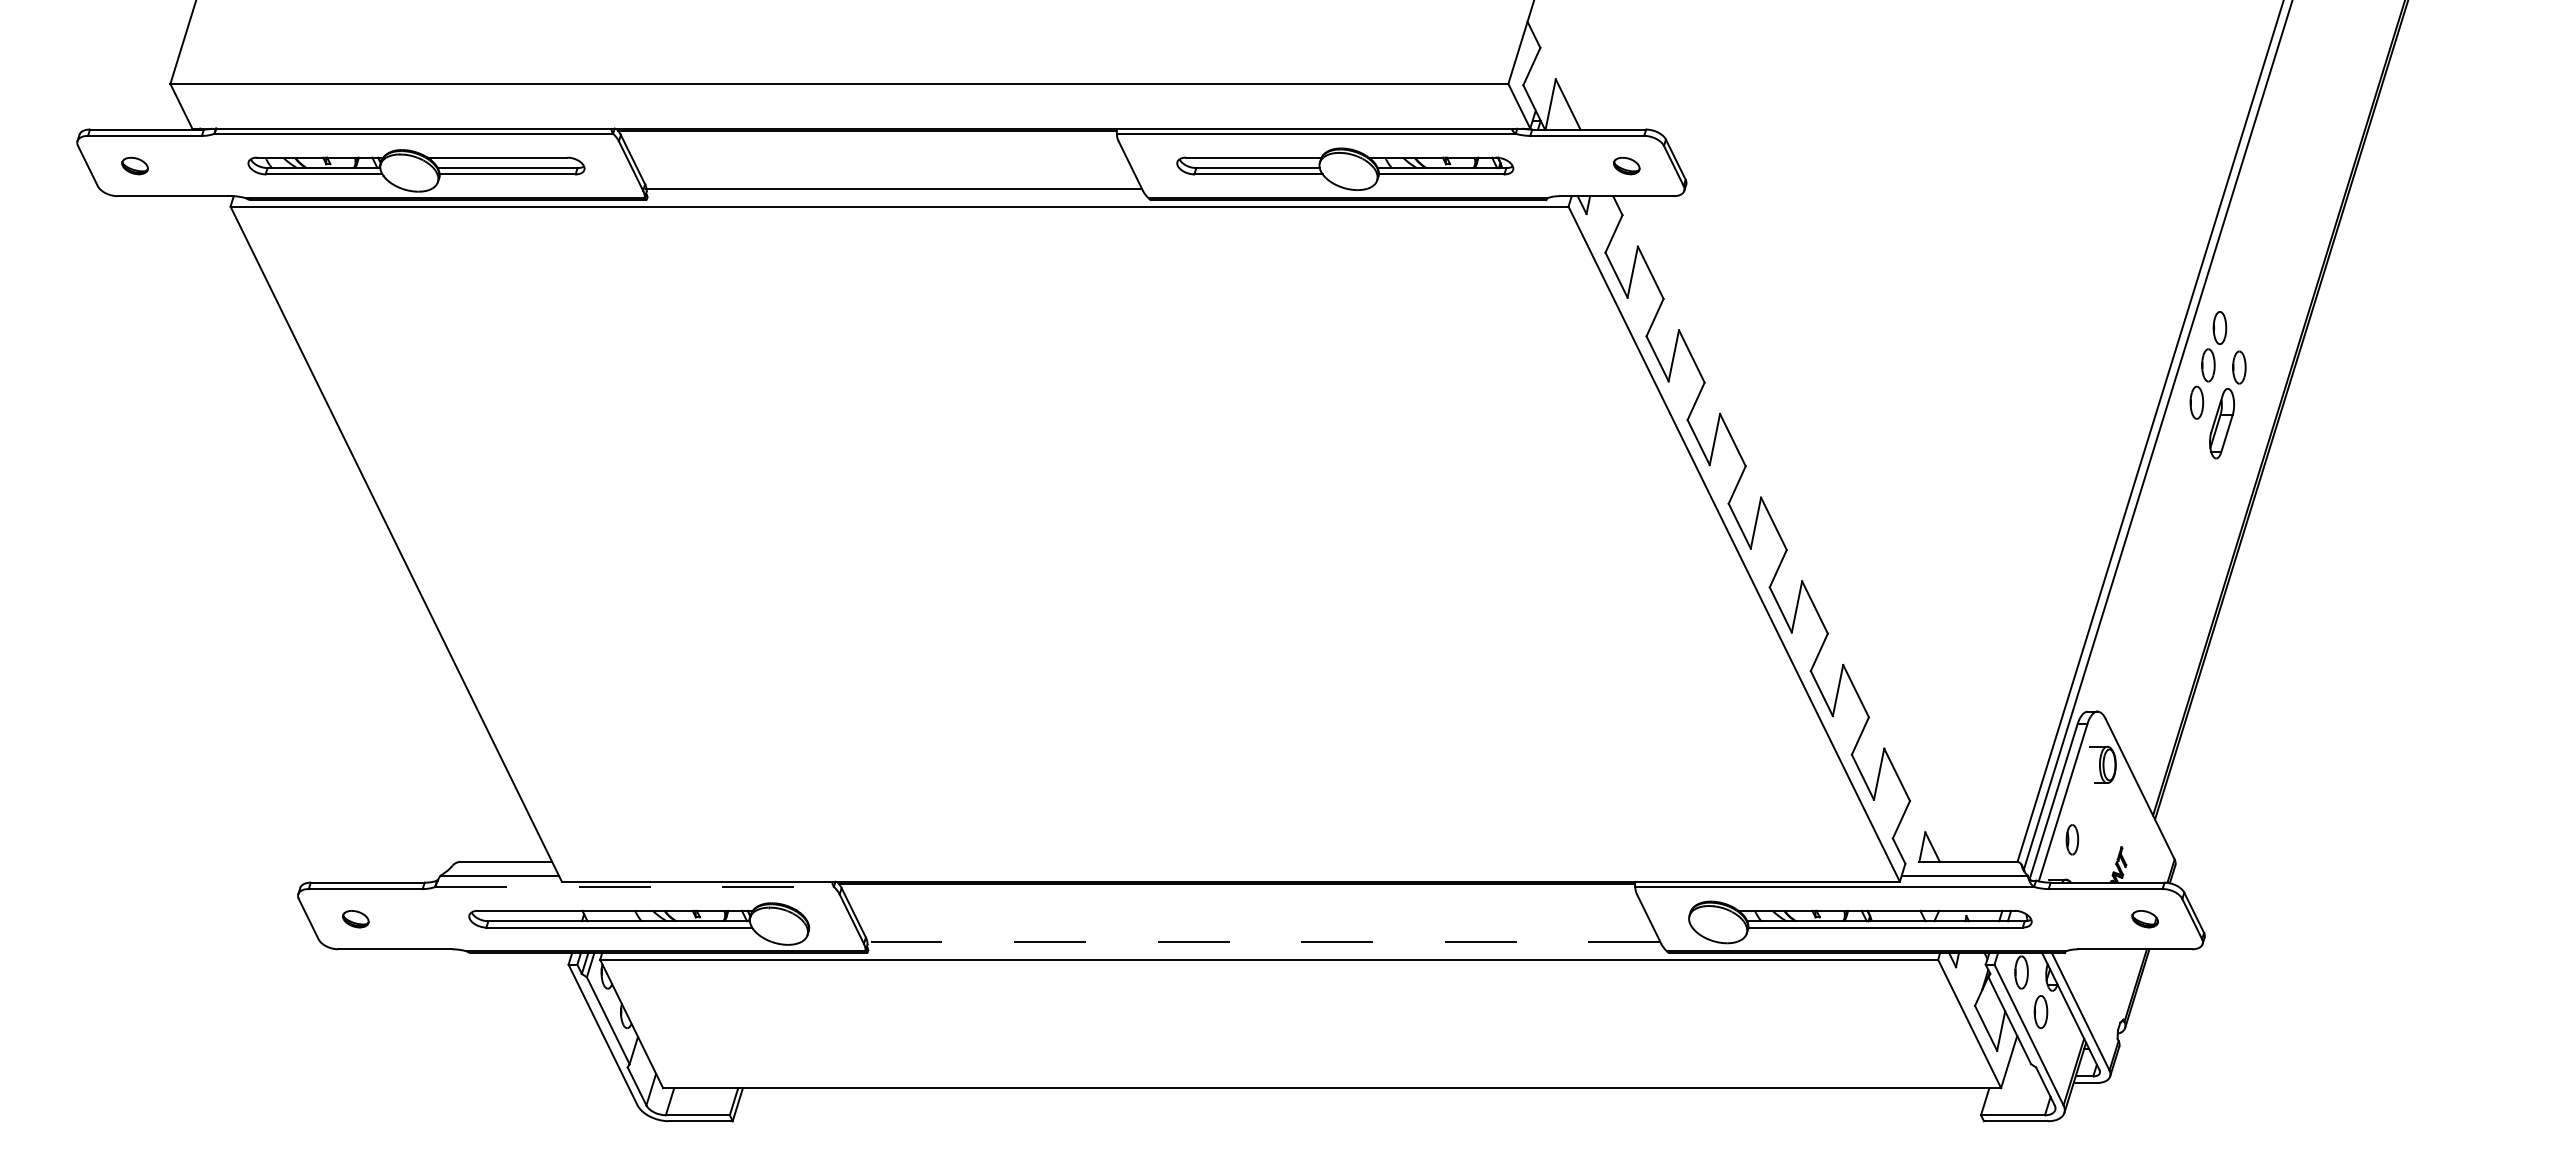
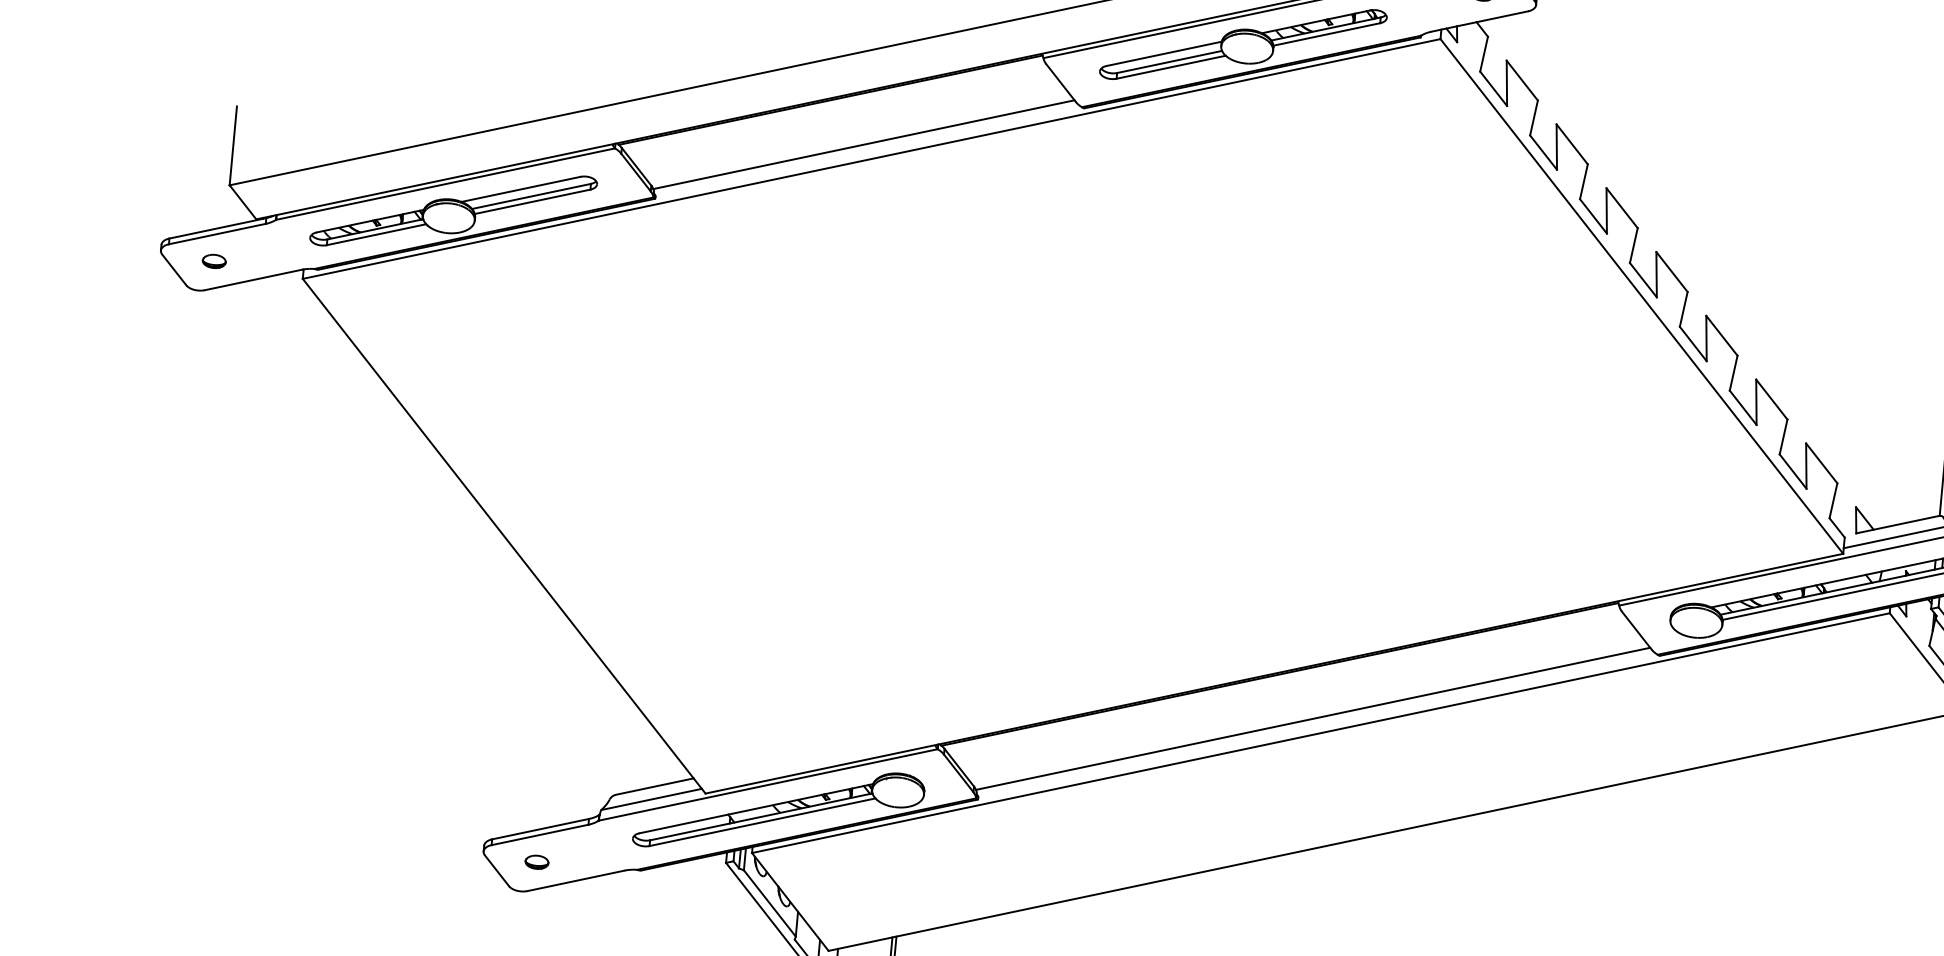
line: (635, 886) -> (768, 784), dashed -> solid
line: (1263, 941) -> (1312, 718), dashed -> solid

